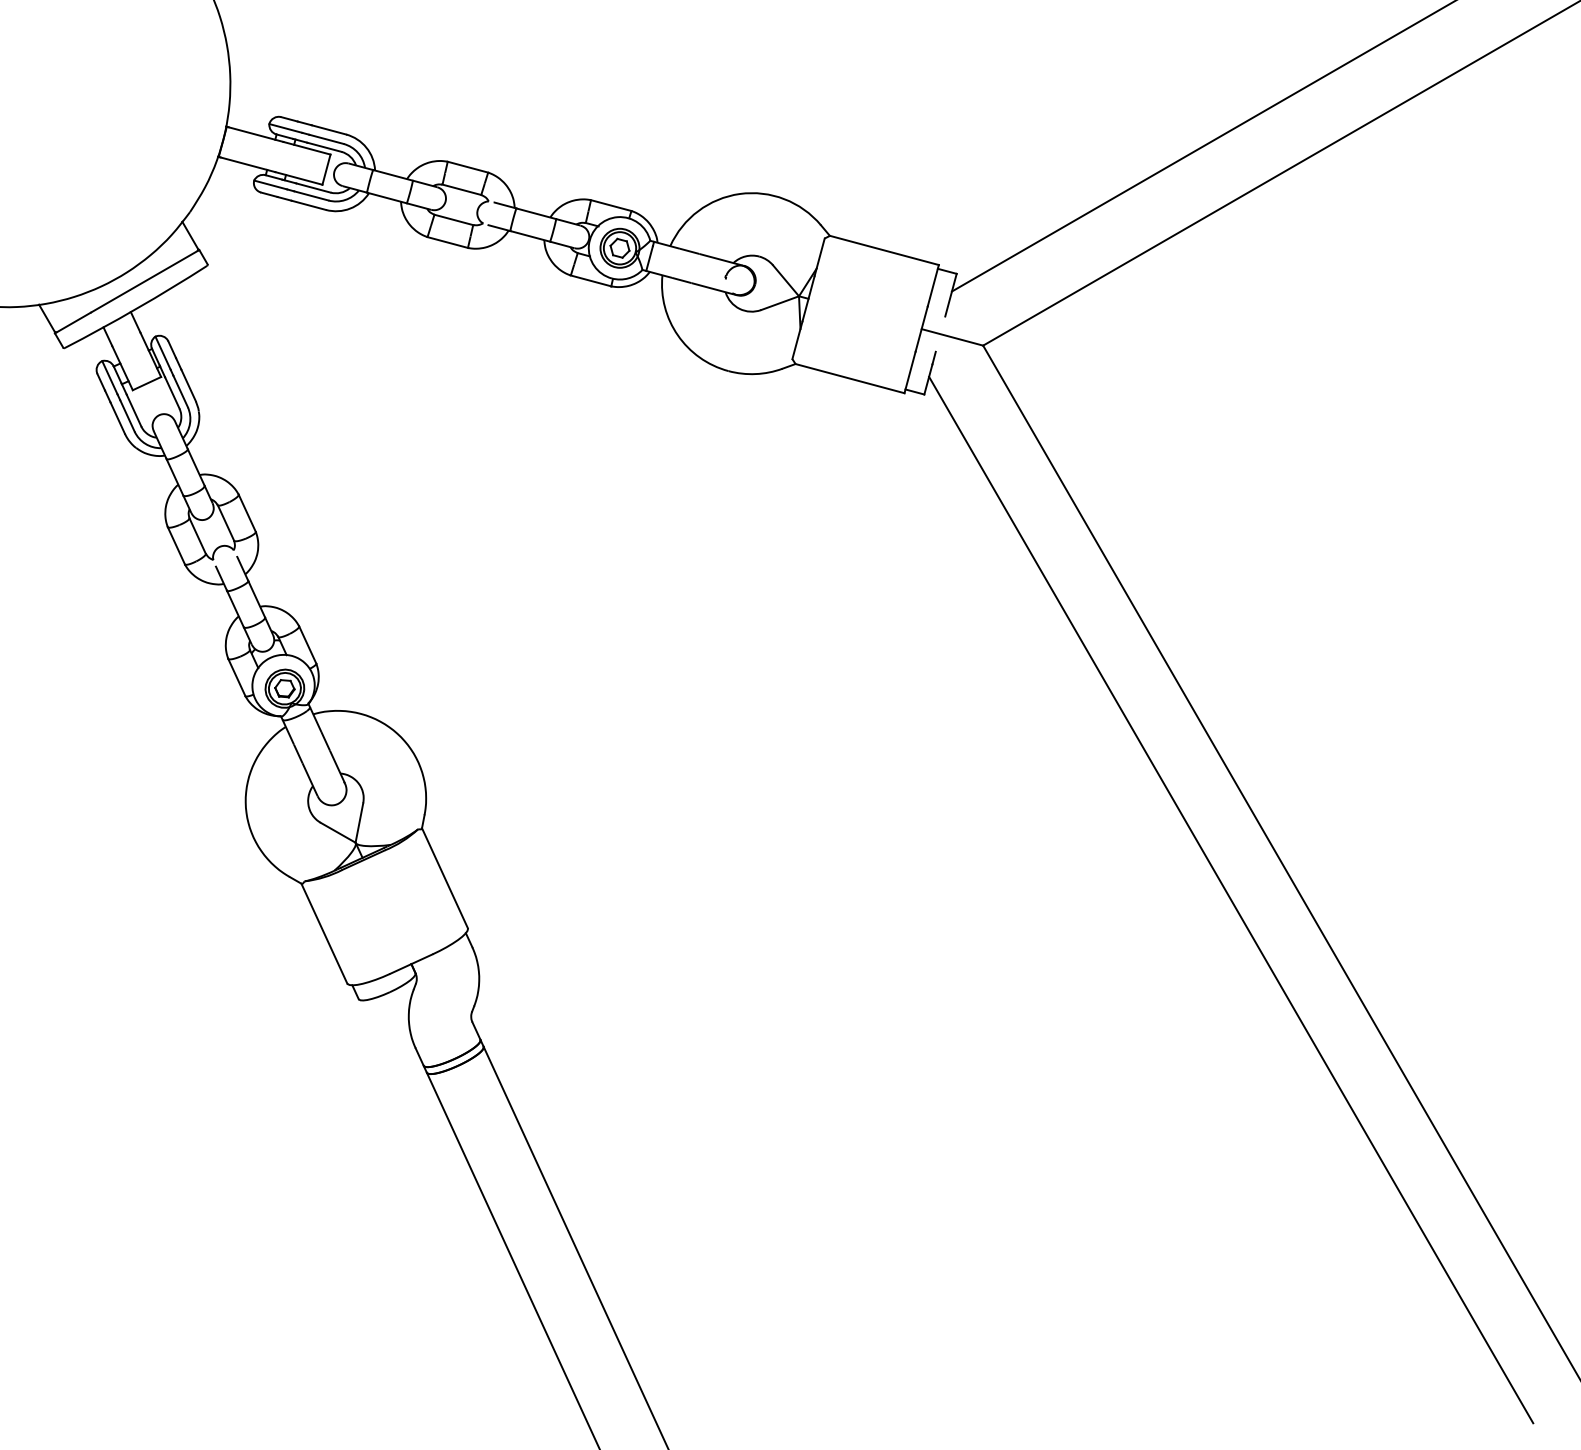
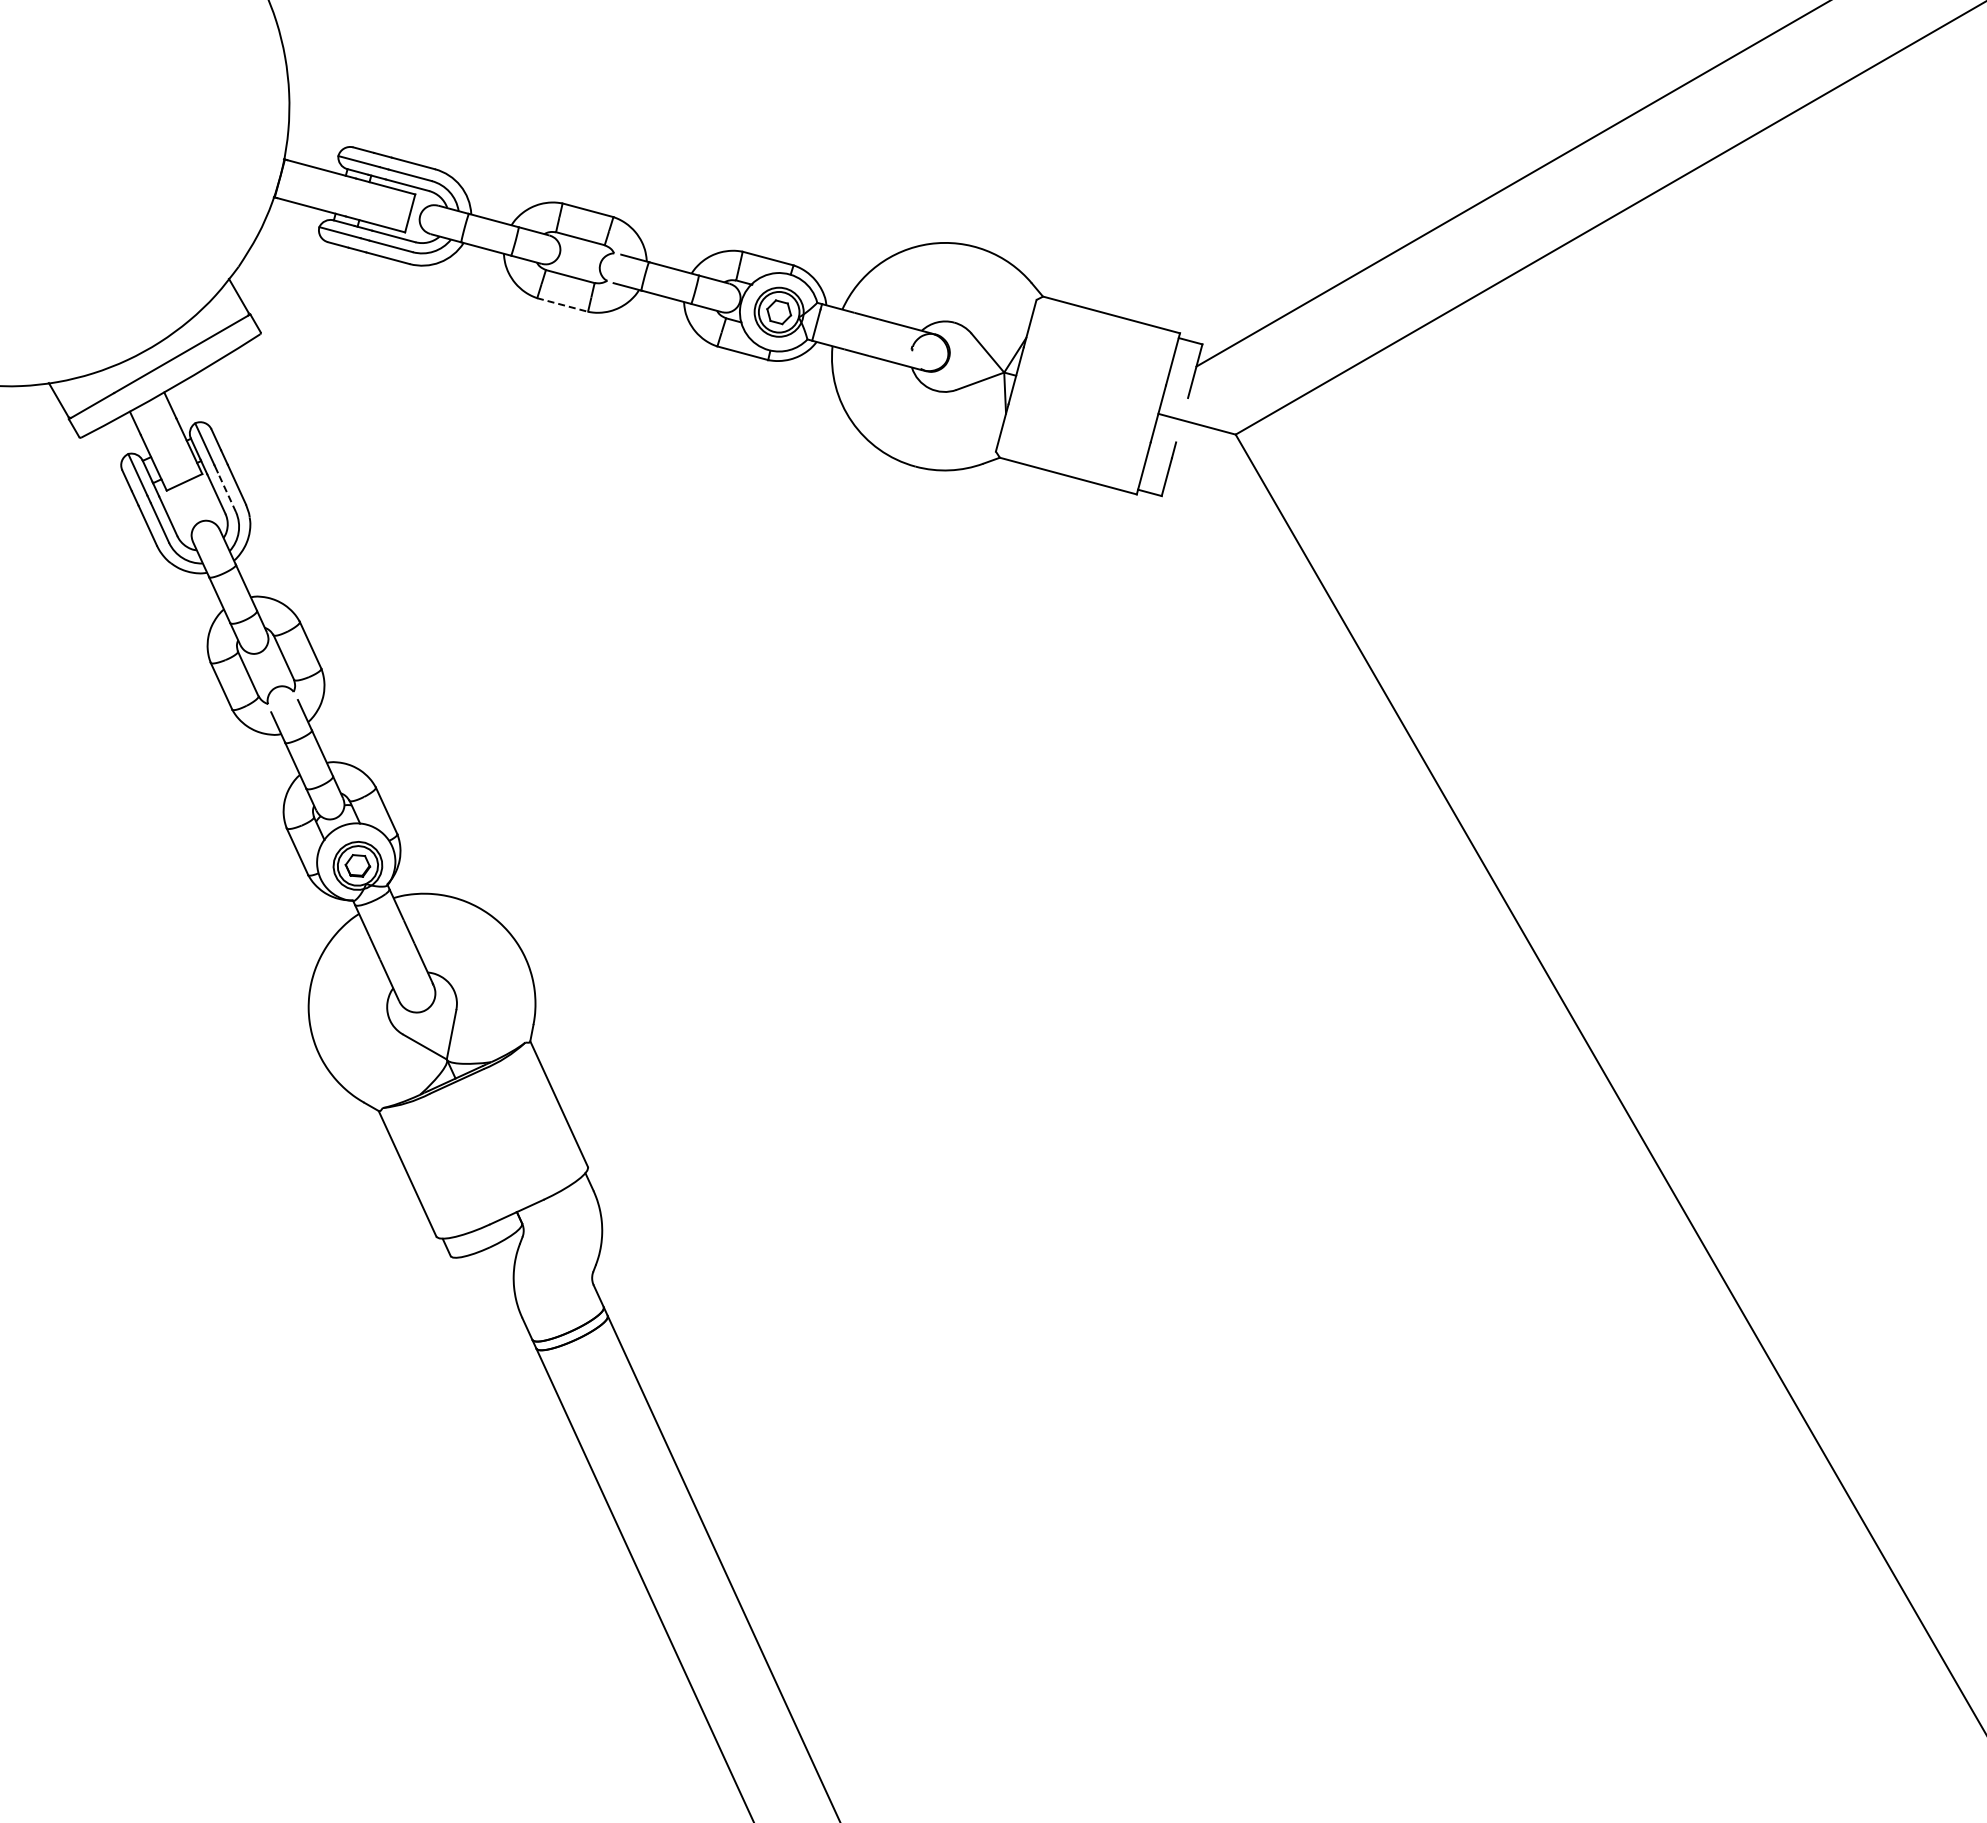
line: (447, 242) -> (562, 305), solid -> dashed
line: (180, 391) -> (226, 492), solid -> dashed
line: (1231, 900) -> (1547, 1131), removed

